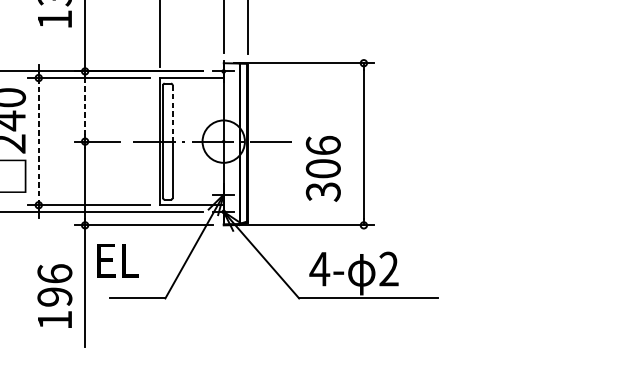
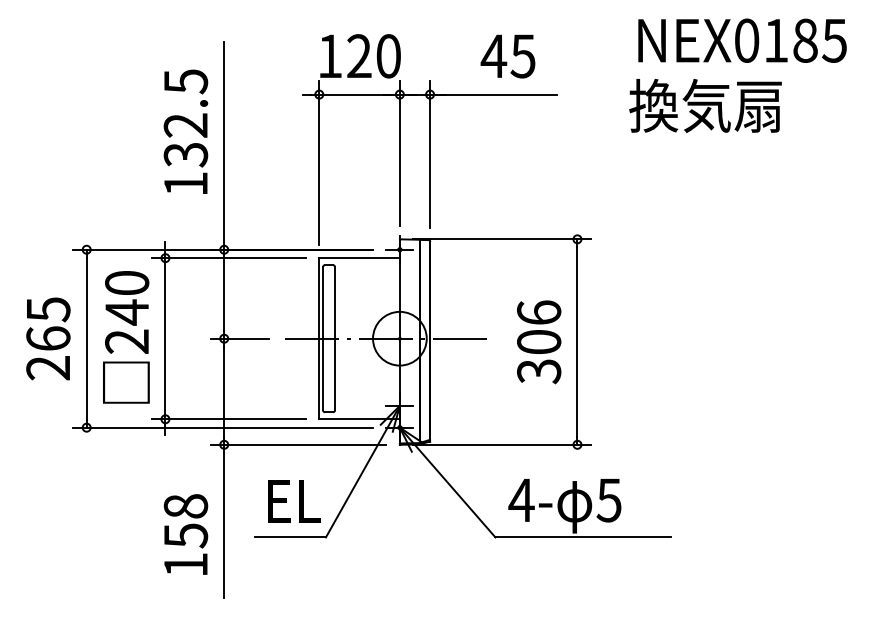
line: (85, 105) -> (224, 293), dashed -> solid
line: (172, 113) -> (335, 302), dashed -> solid
line: (38, 141) -> (165, 338), dashed -> solid
text: (323, 169) -> (539, 342), moved
text: (118, 260) -> (294, 501), moved
text: (388, 269) -> (608, 500), 2 -> 5
text: (54, 285) -> (185, 521), 196 -> 158

